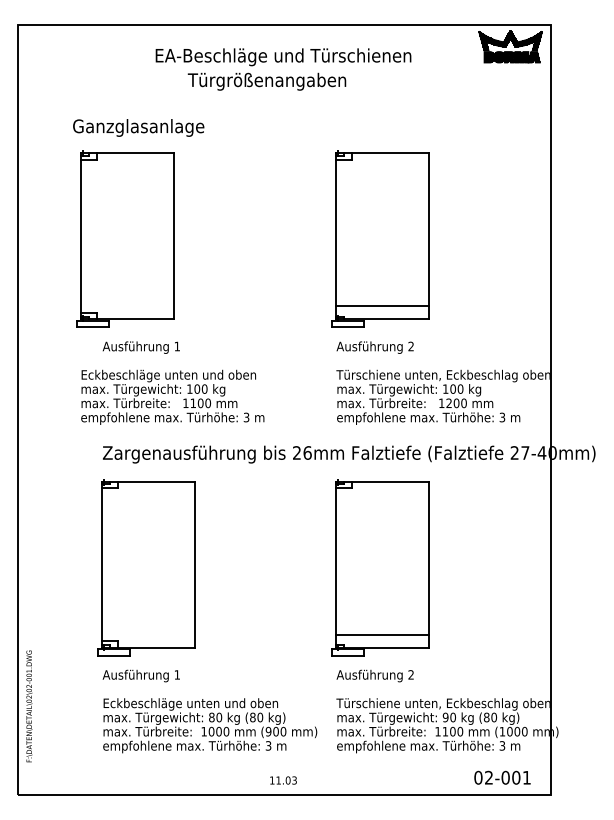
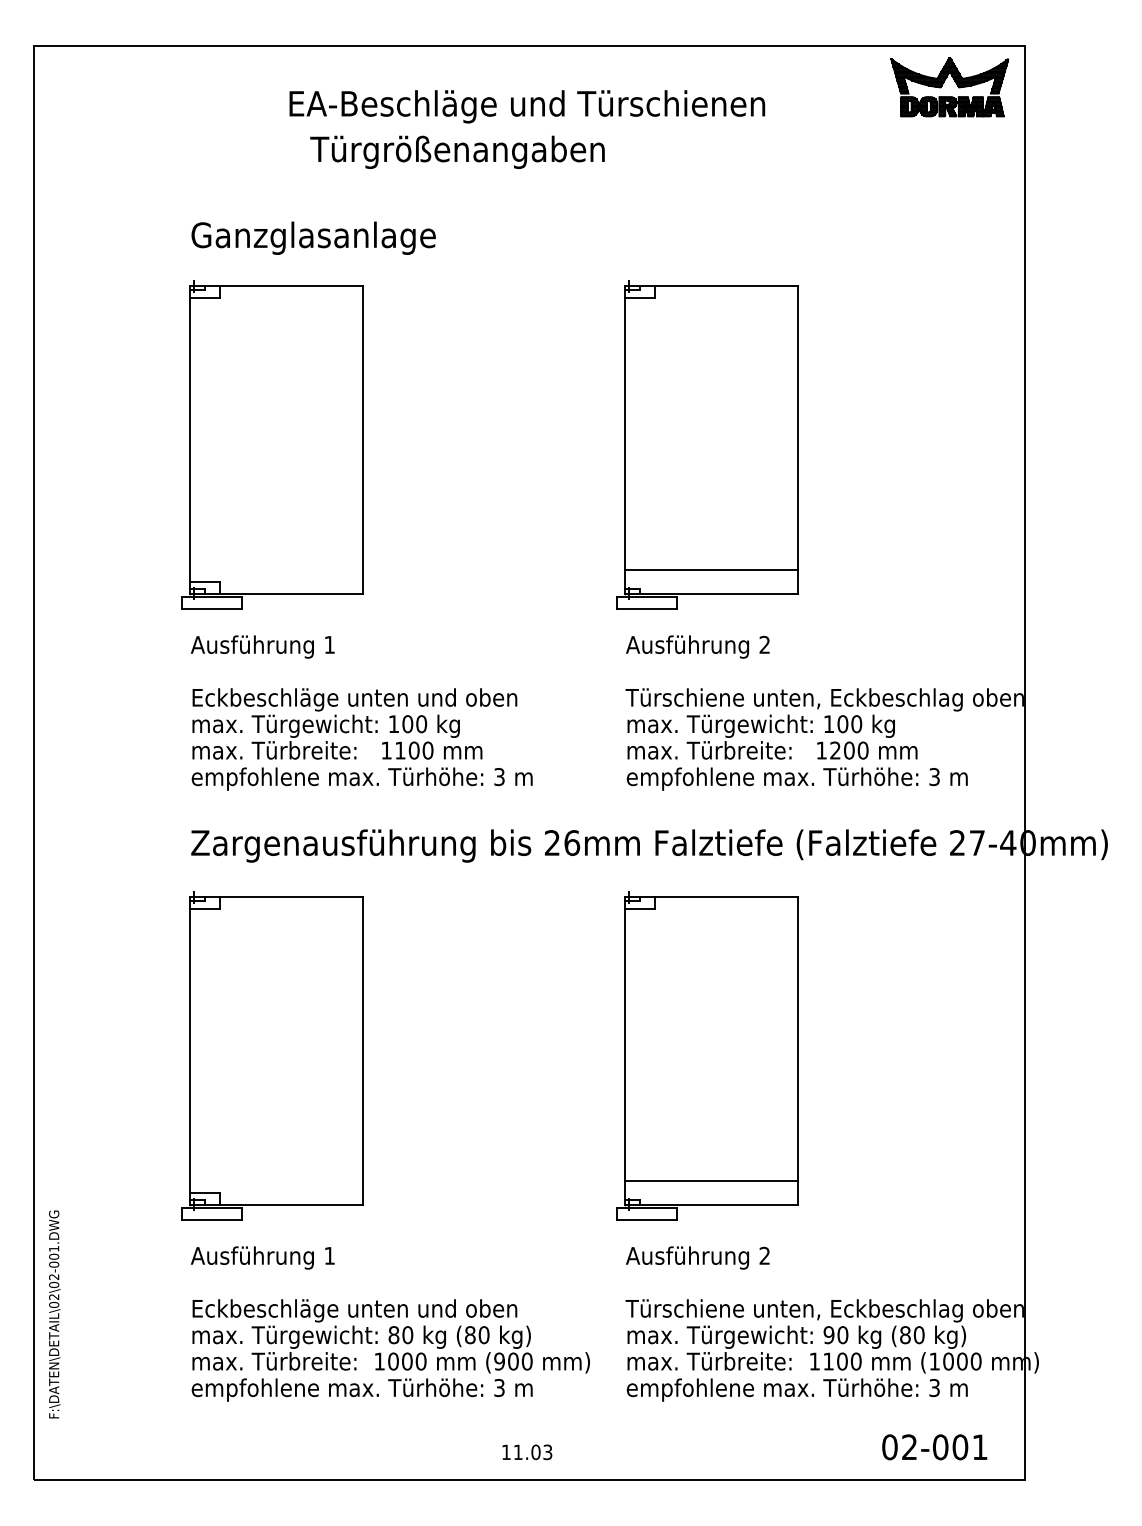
text: (266, 81) -> (456, 151), moved
text: (138, 127) -> (313, 237), moved
part: (125, 238) -> (272, 443), moved
text: (172, 396) -> (361, 737), moved

